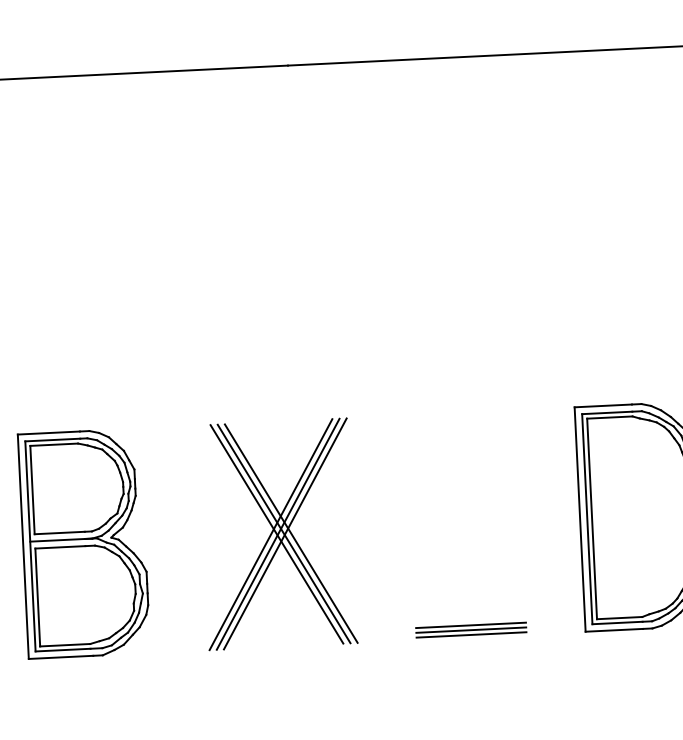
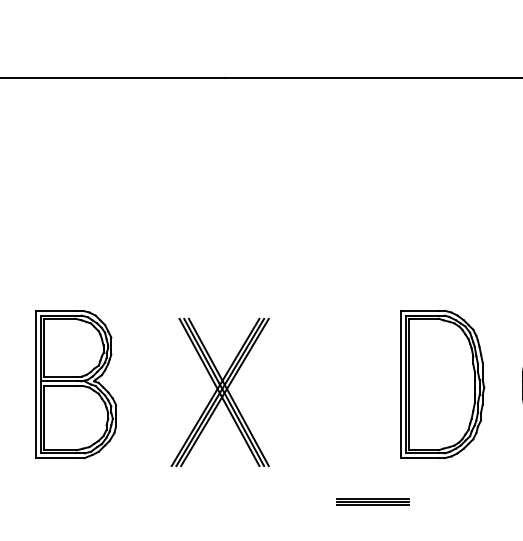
part: (276, 534) -> (219, 392), moved
part: (471, 628) -> (372, 501), moved

